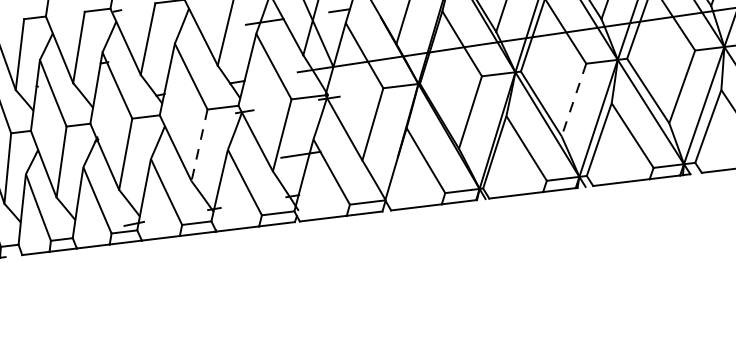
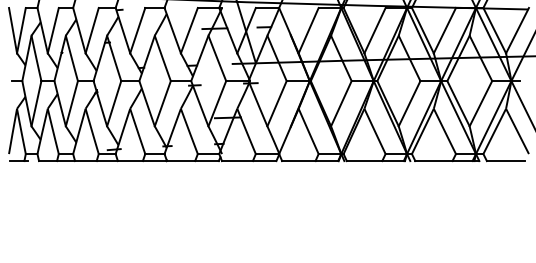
line: (574, 101) -> (409, 104), dashed -> solid
line: (199, 146) -> (162, 104), dashed -> solid

